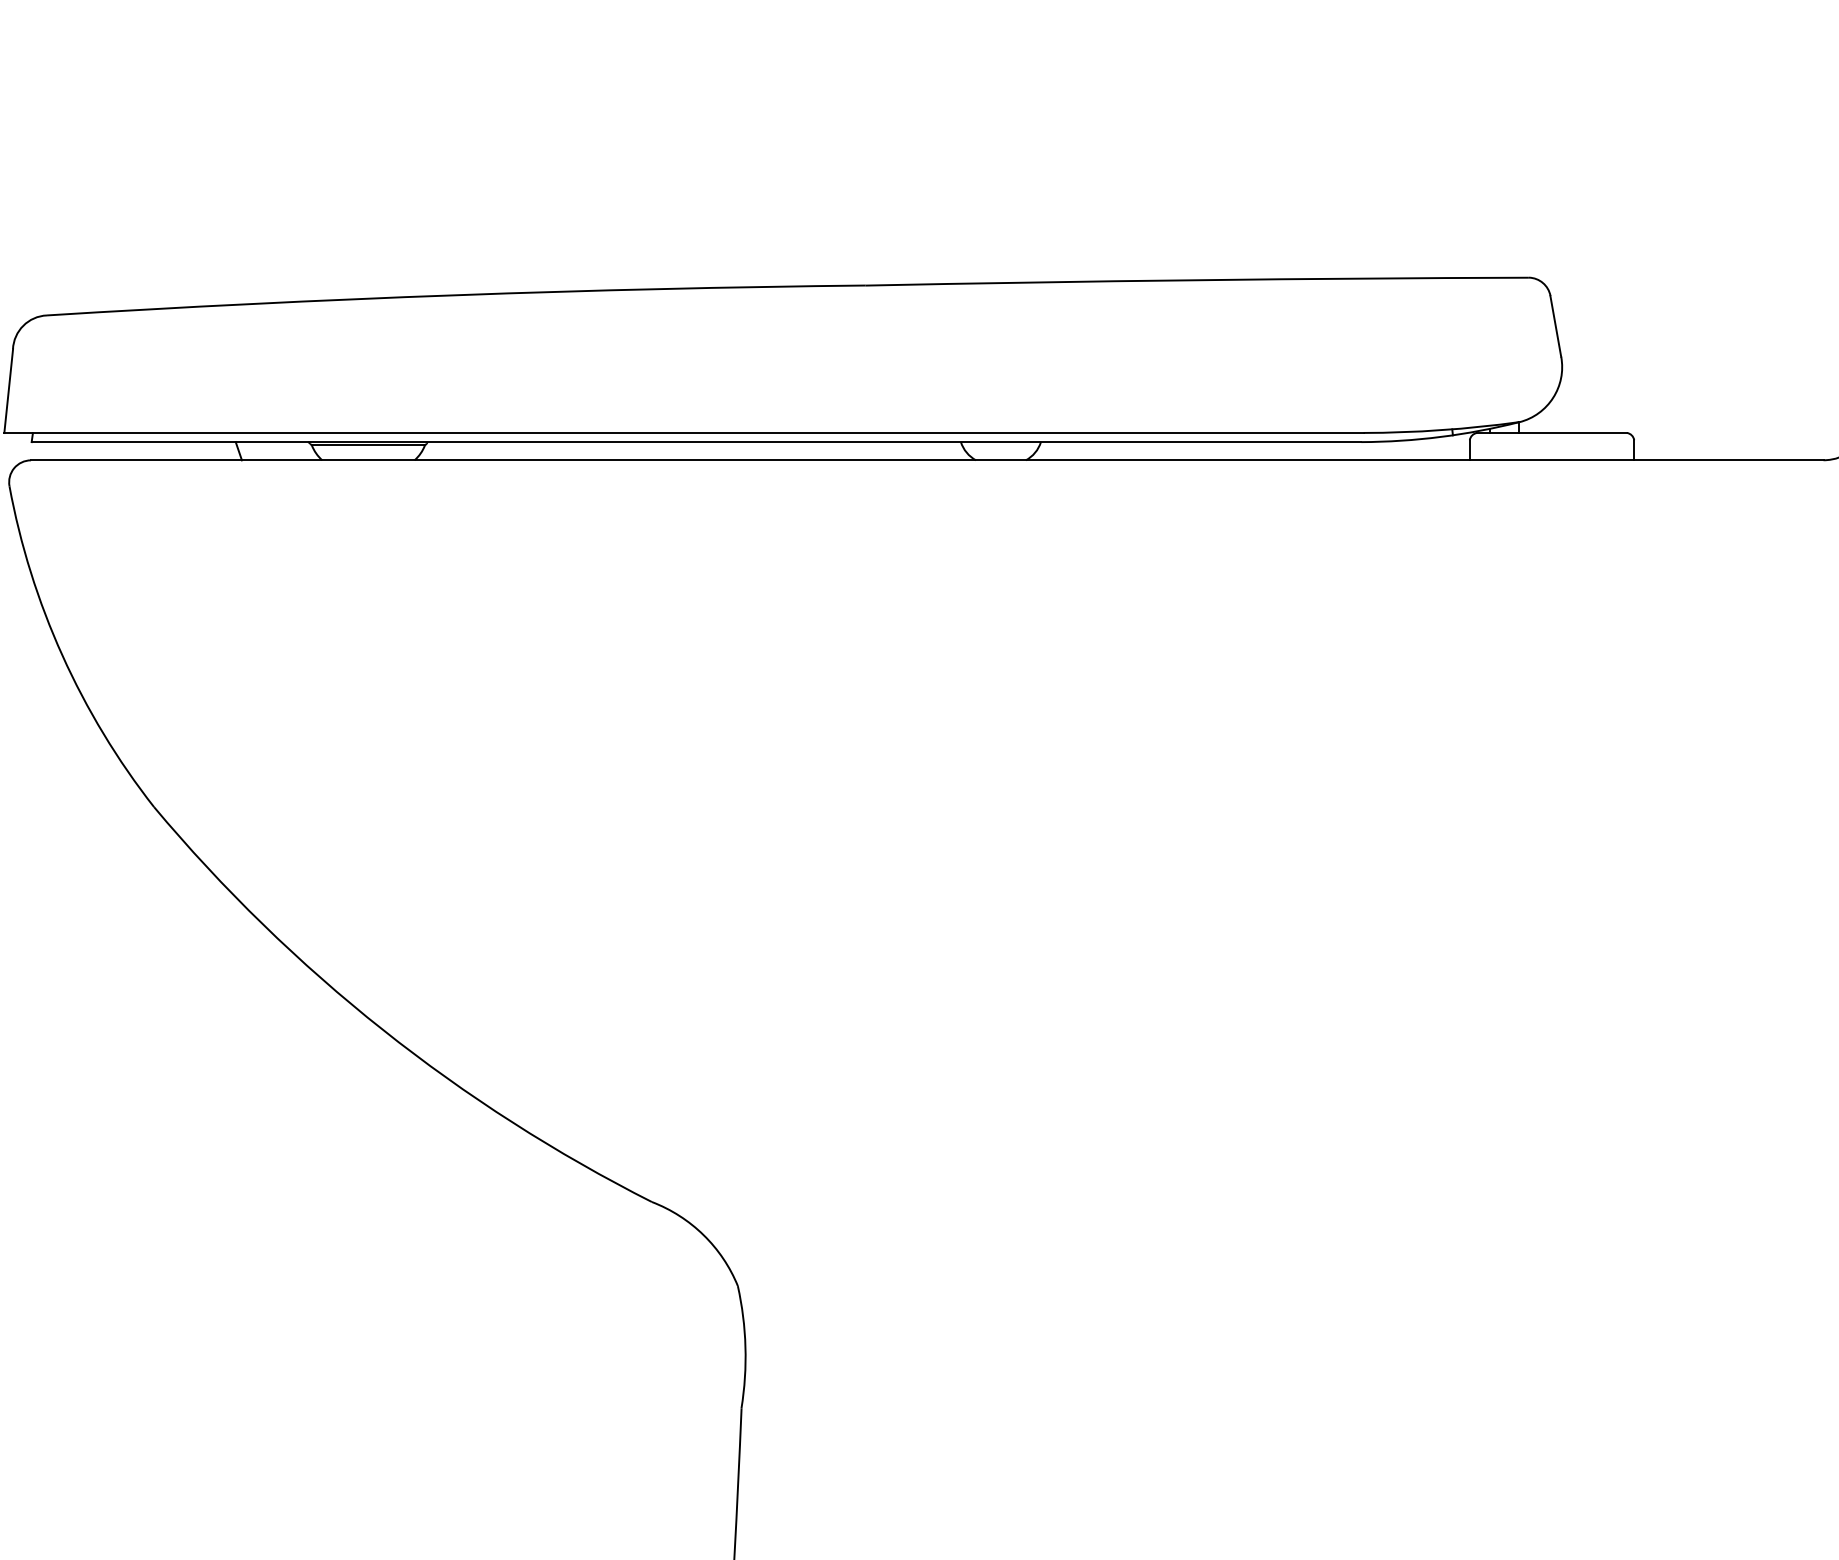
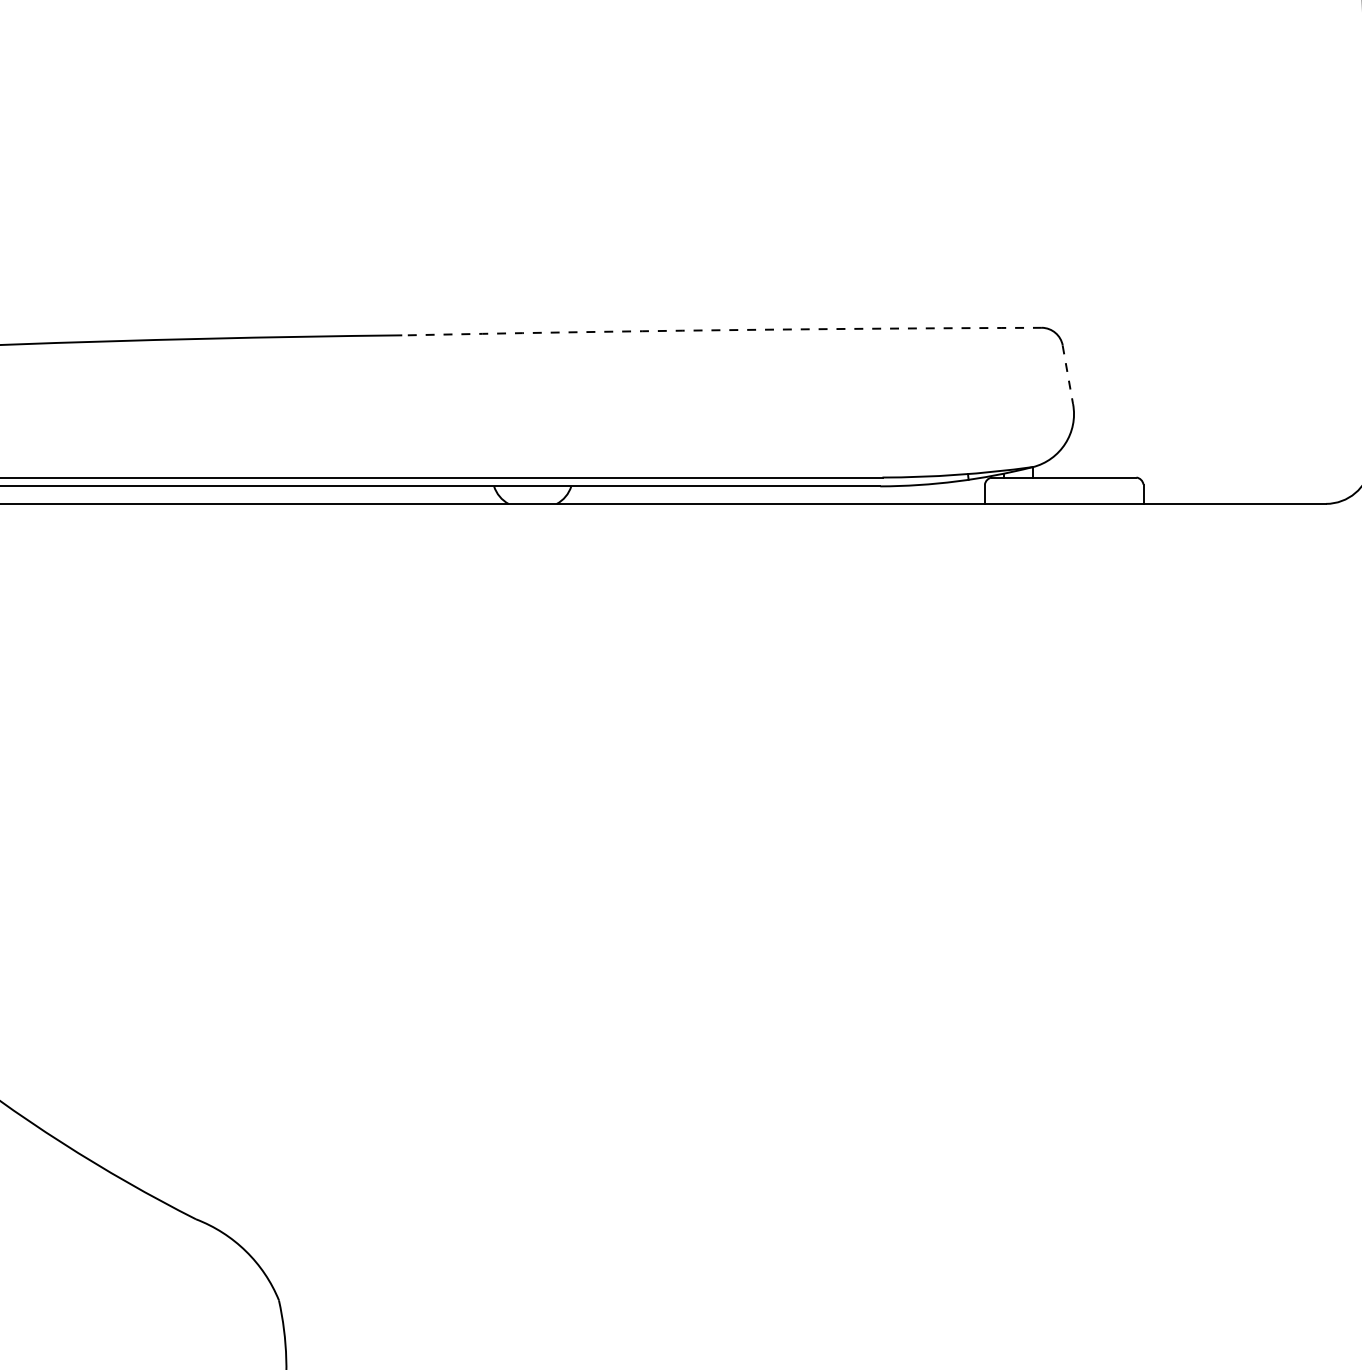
arc: (1197, 280) -> (722, 330), solid -> dashed
line: (1555, 326) -> (1067, 374), solid -> dashed

